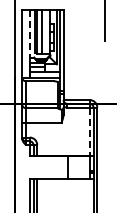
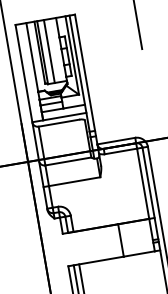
line: (29, 33) -> (31, 56), dashed -> solid
line: (89, 132) -> (142, 184), dashed -> solid

